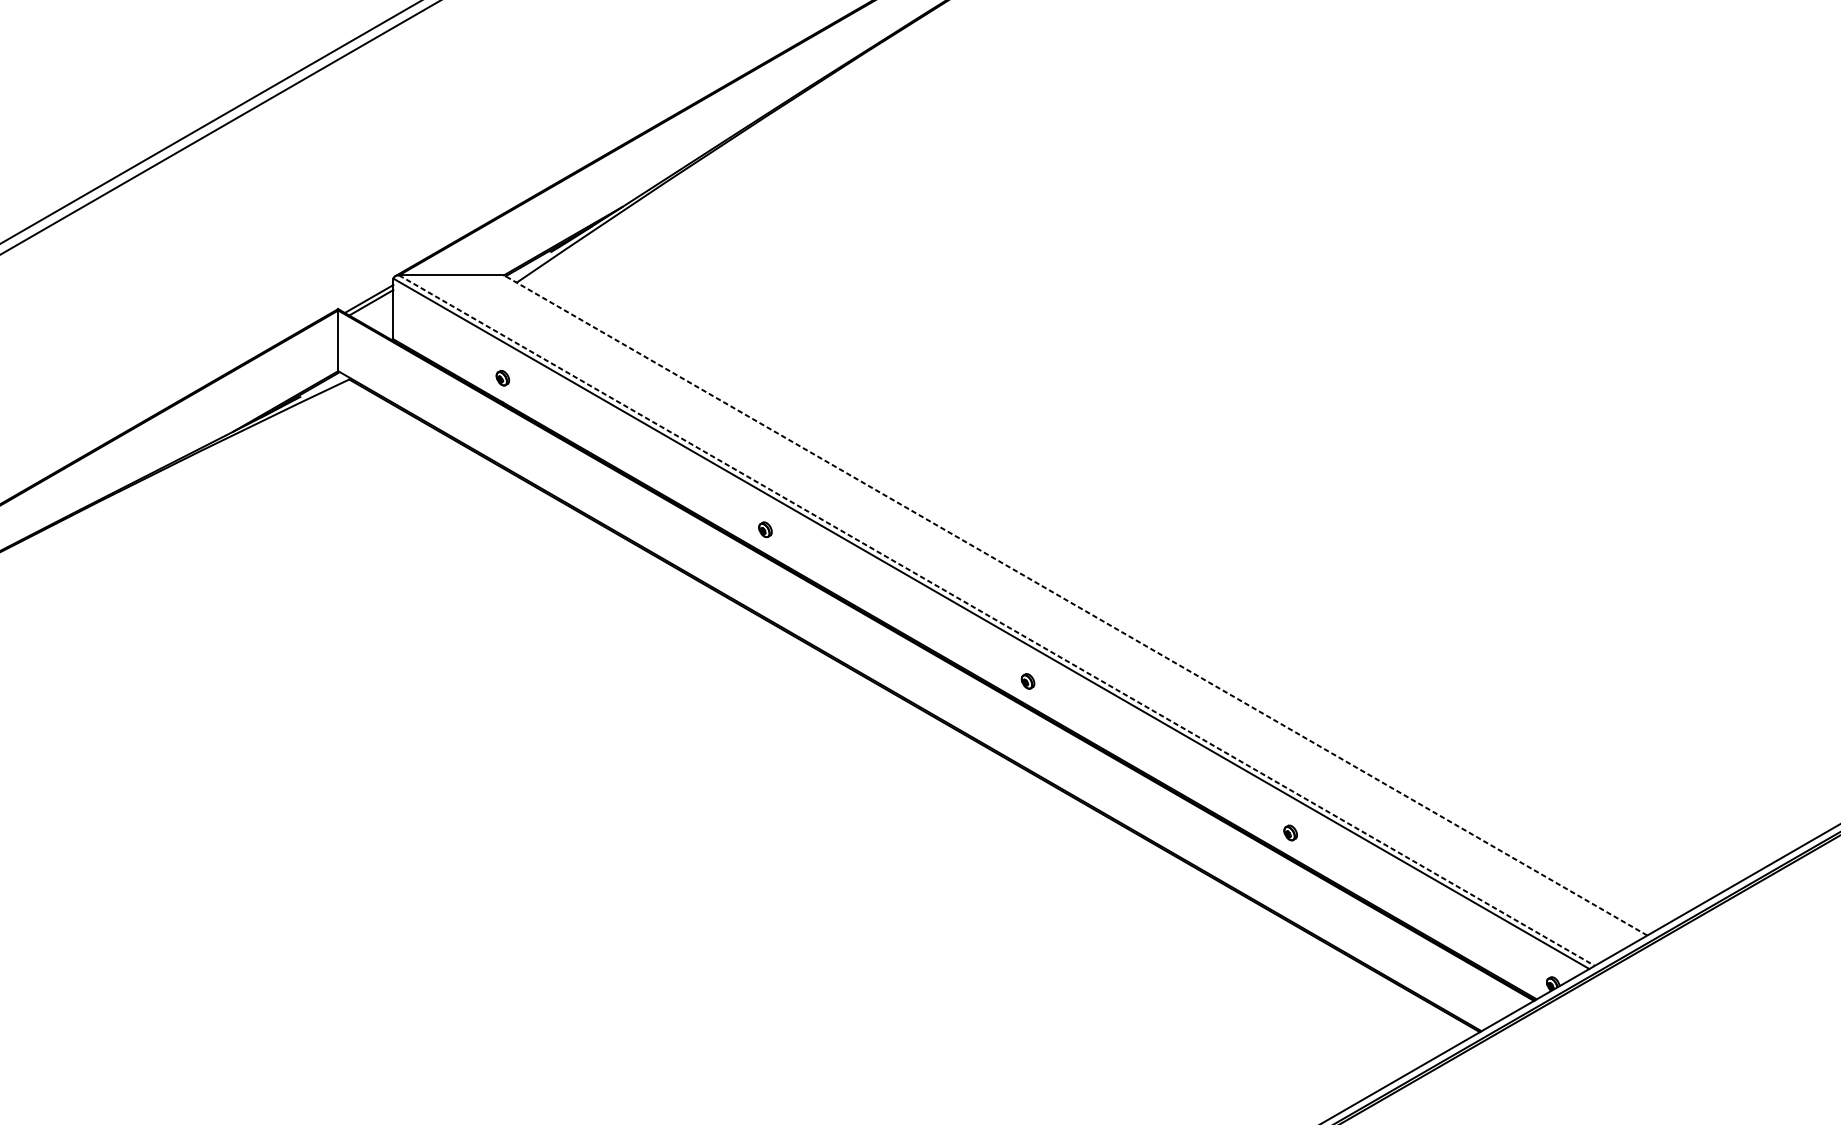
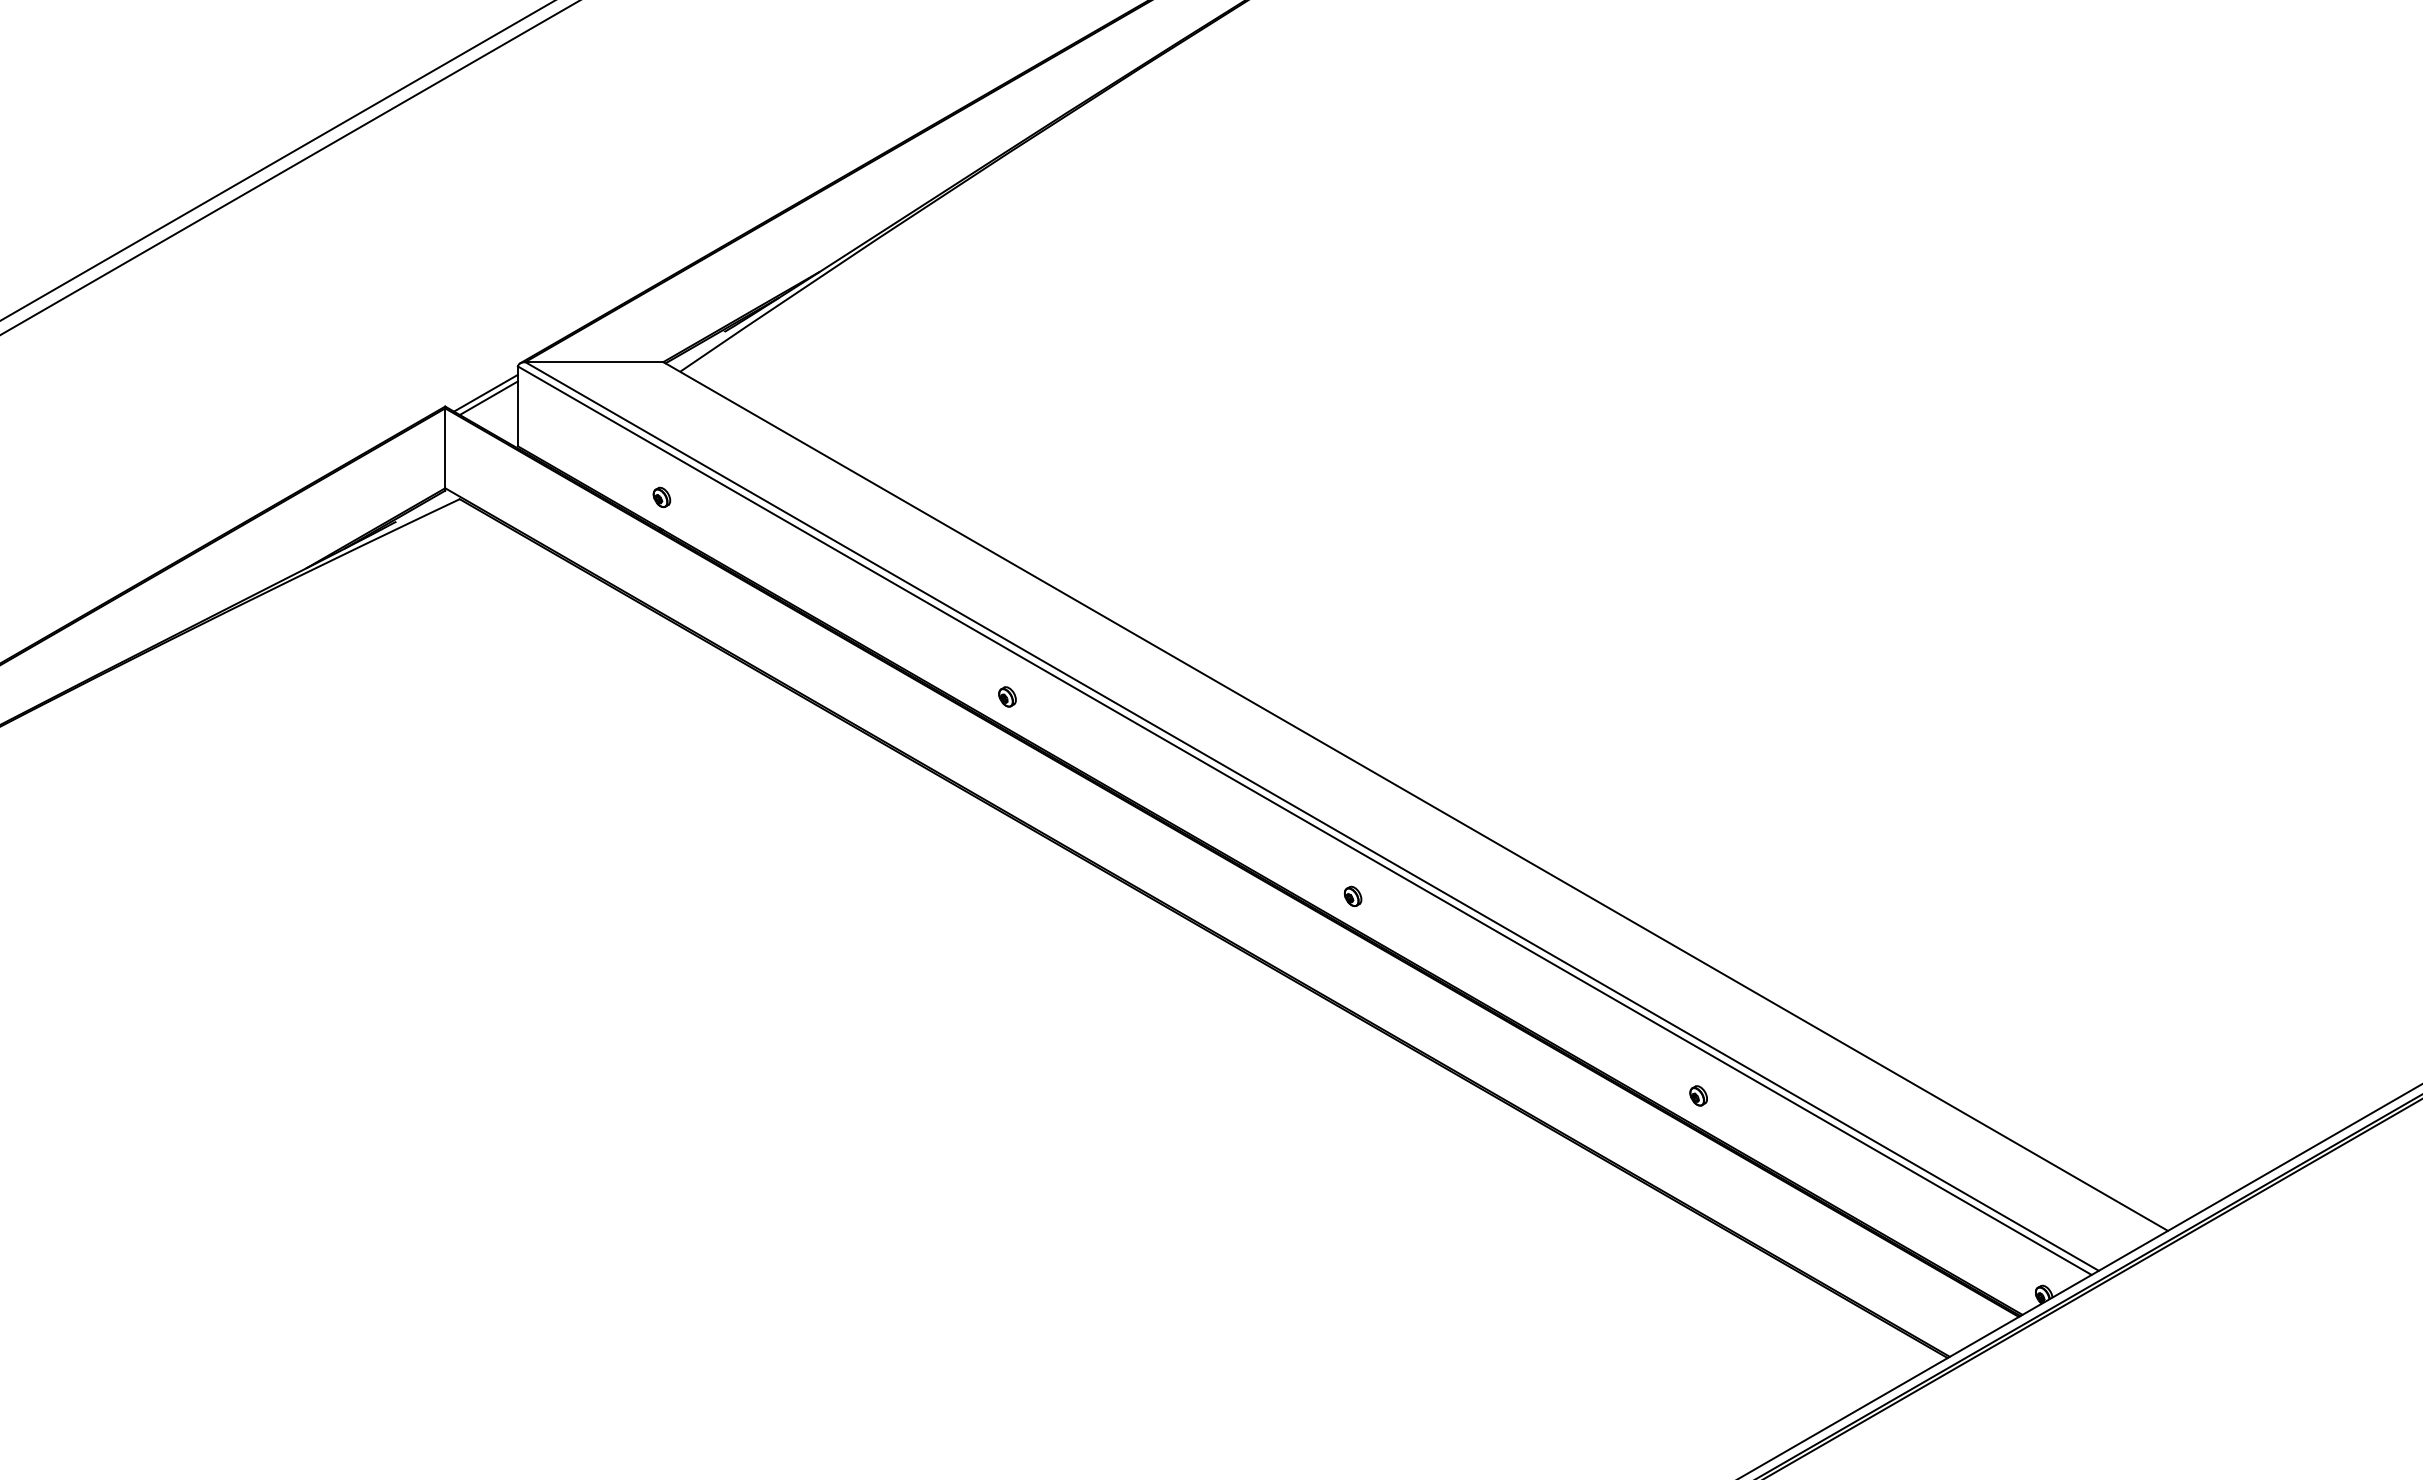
line: (1075, 605) -> (1415, 796), dashed -> solid
line: (997, 620) -> (1312, 816), dashed -> solid

